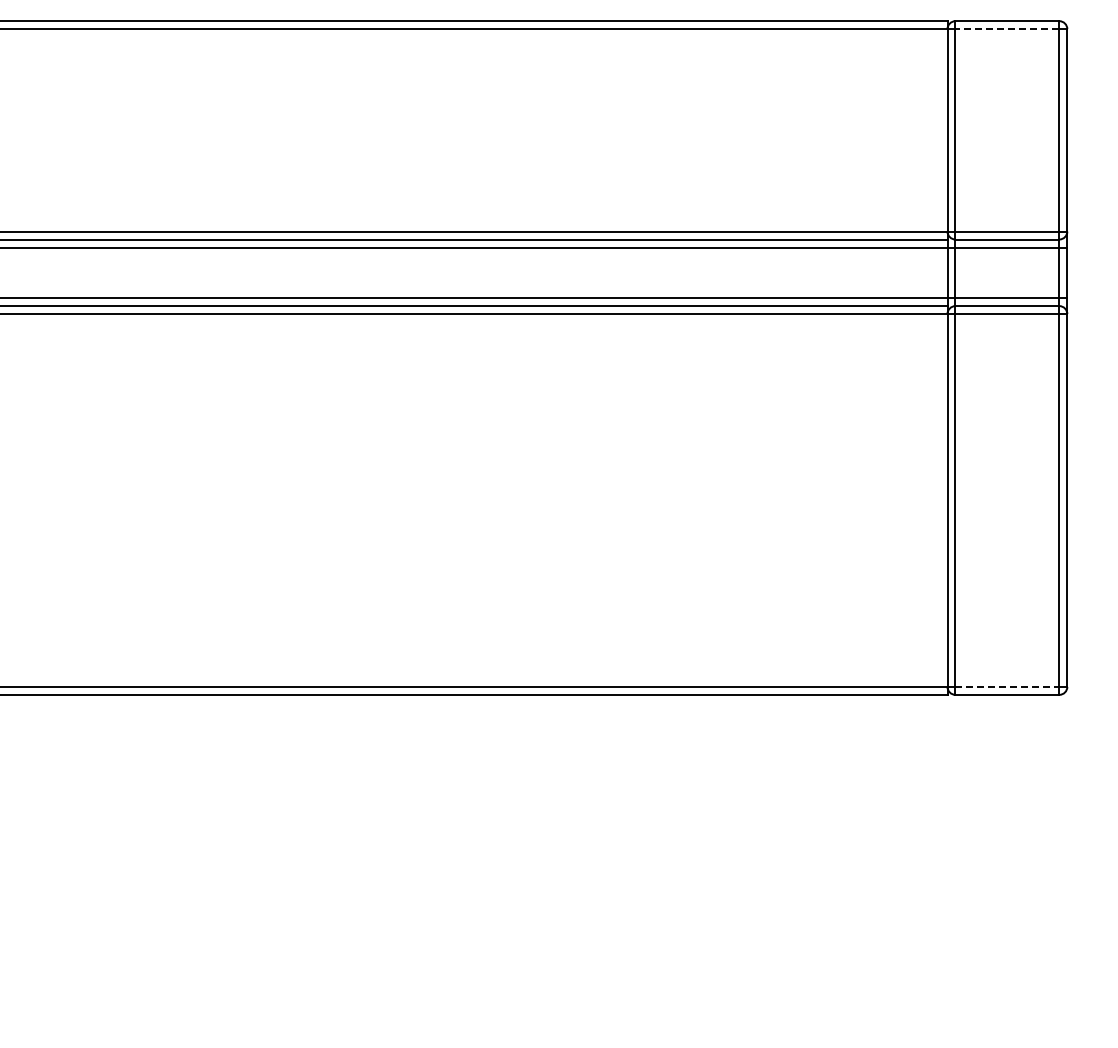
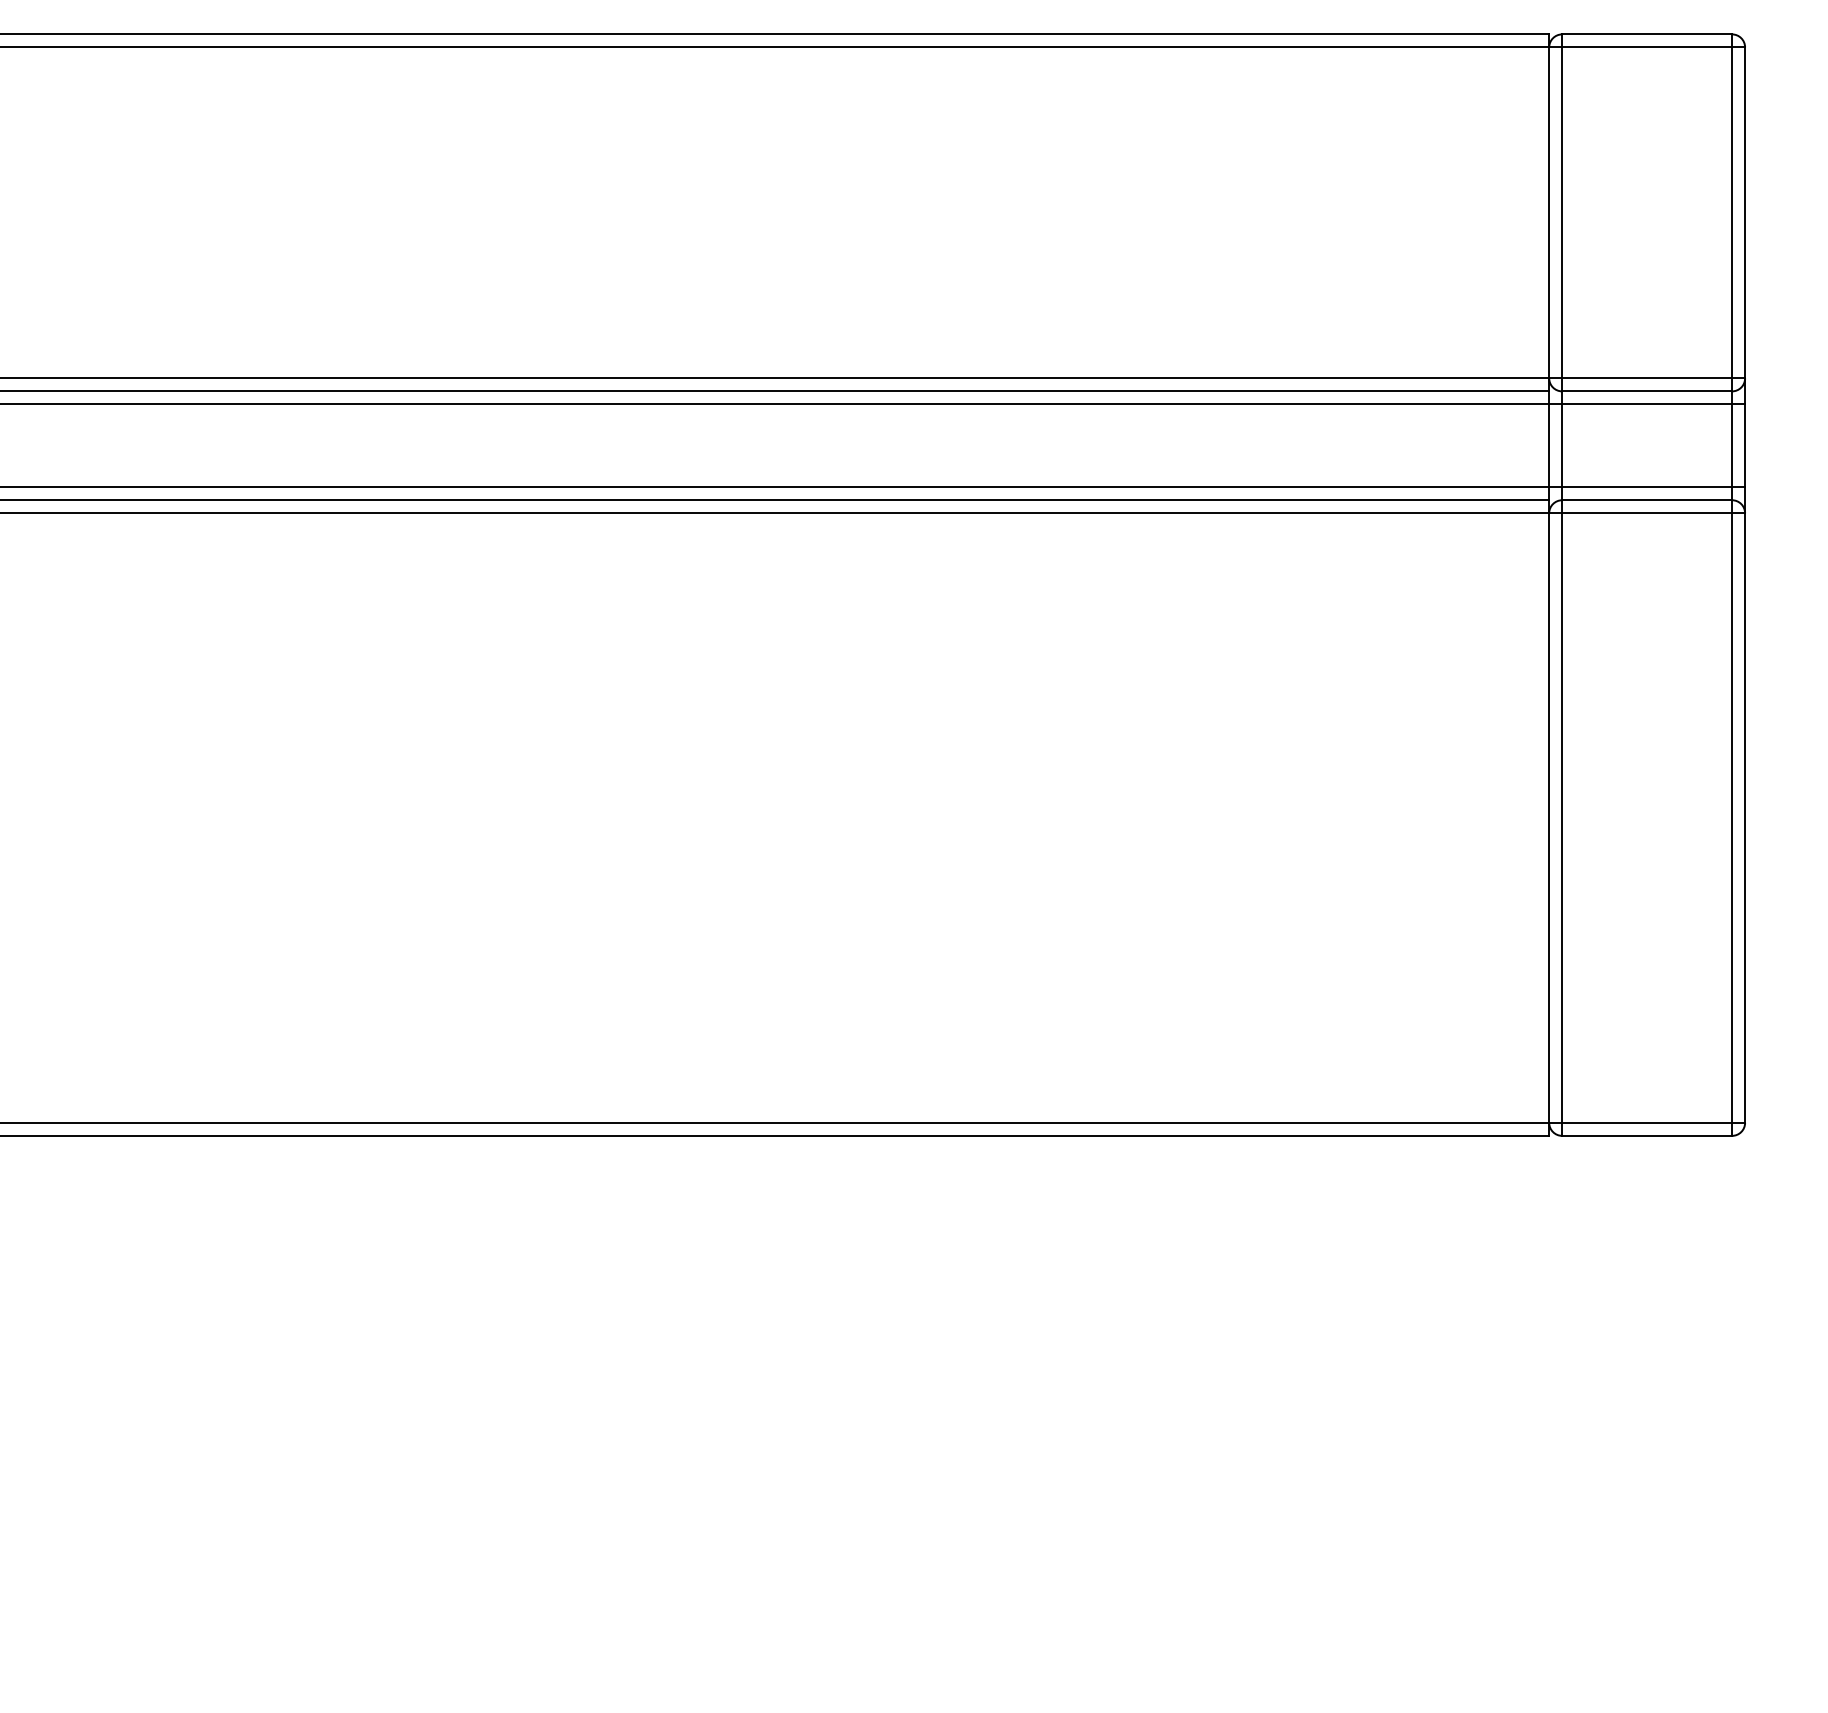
line: (1007, 29) -> (1647, 47), dashed -> solid
line: (1007, 686) -> (1647, 1122), dashed -> solid

